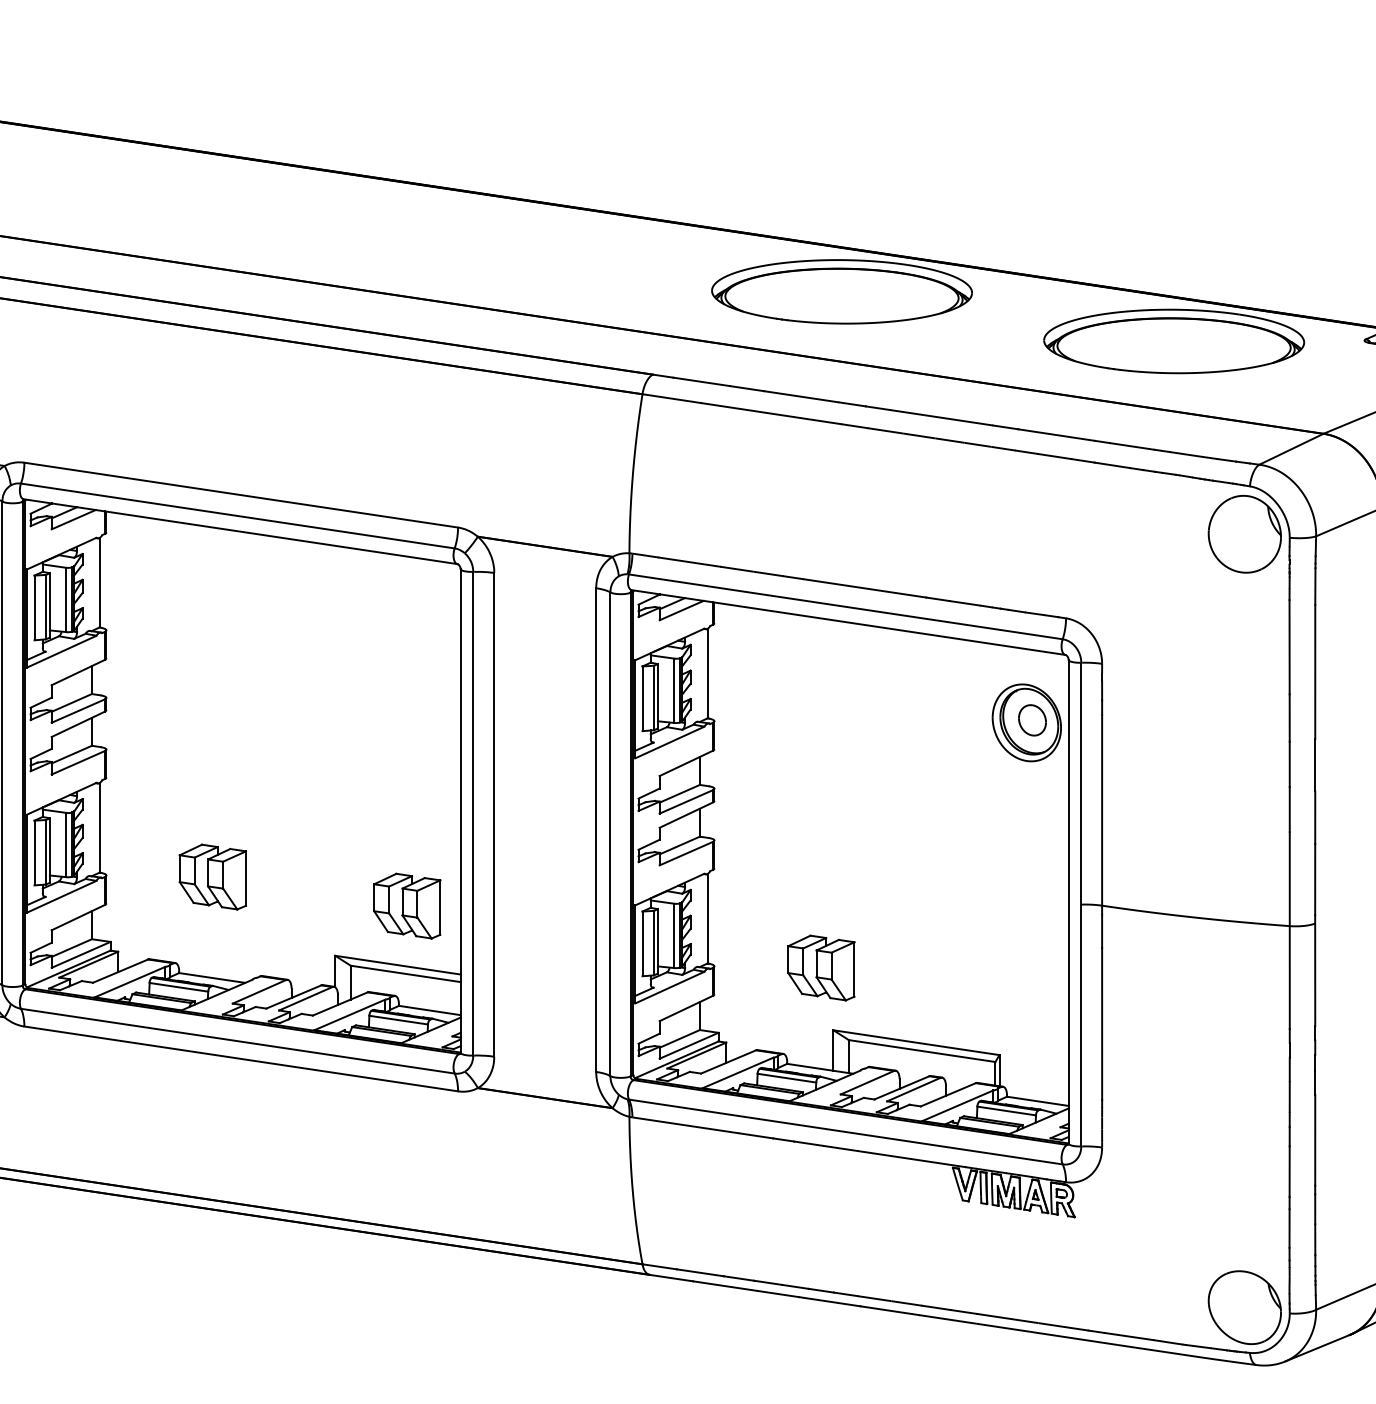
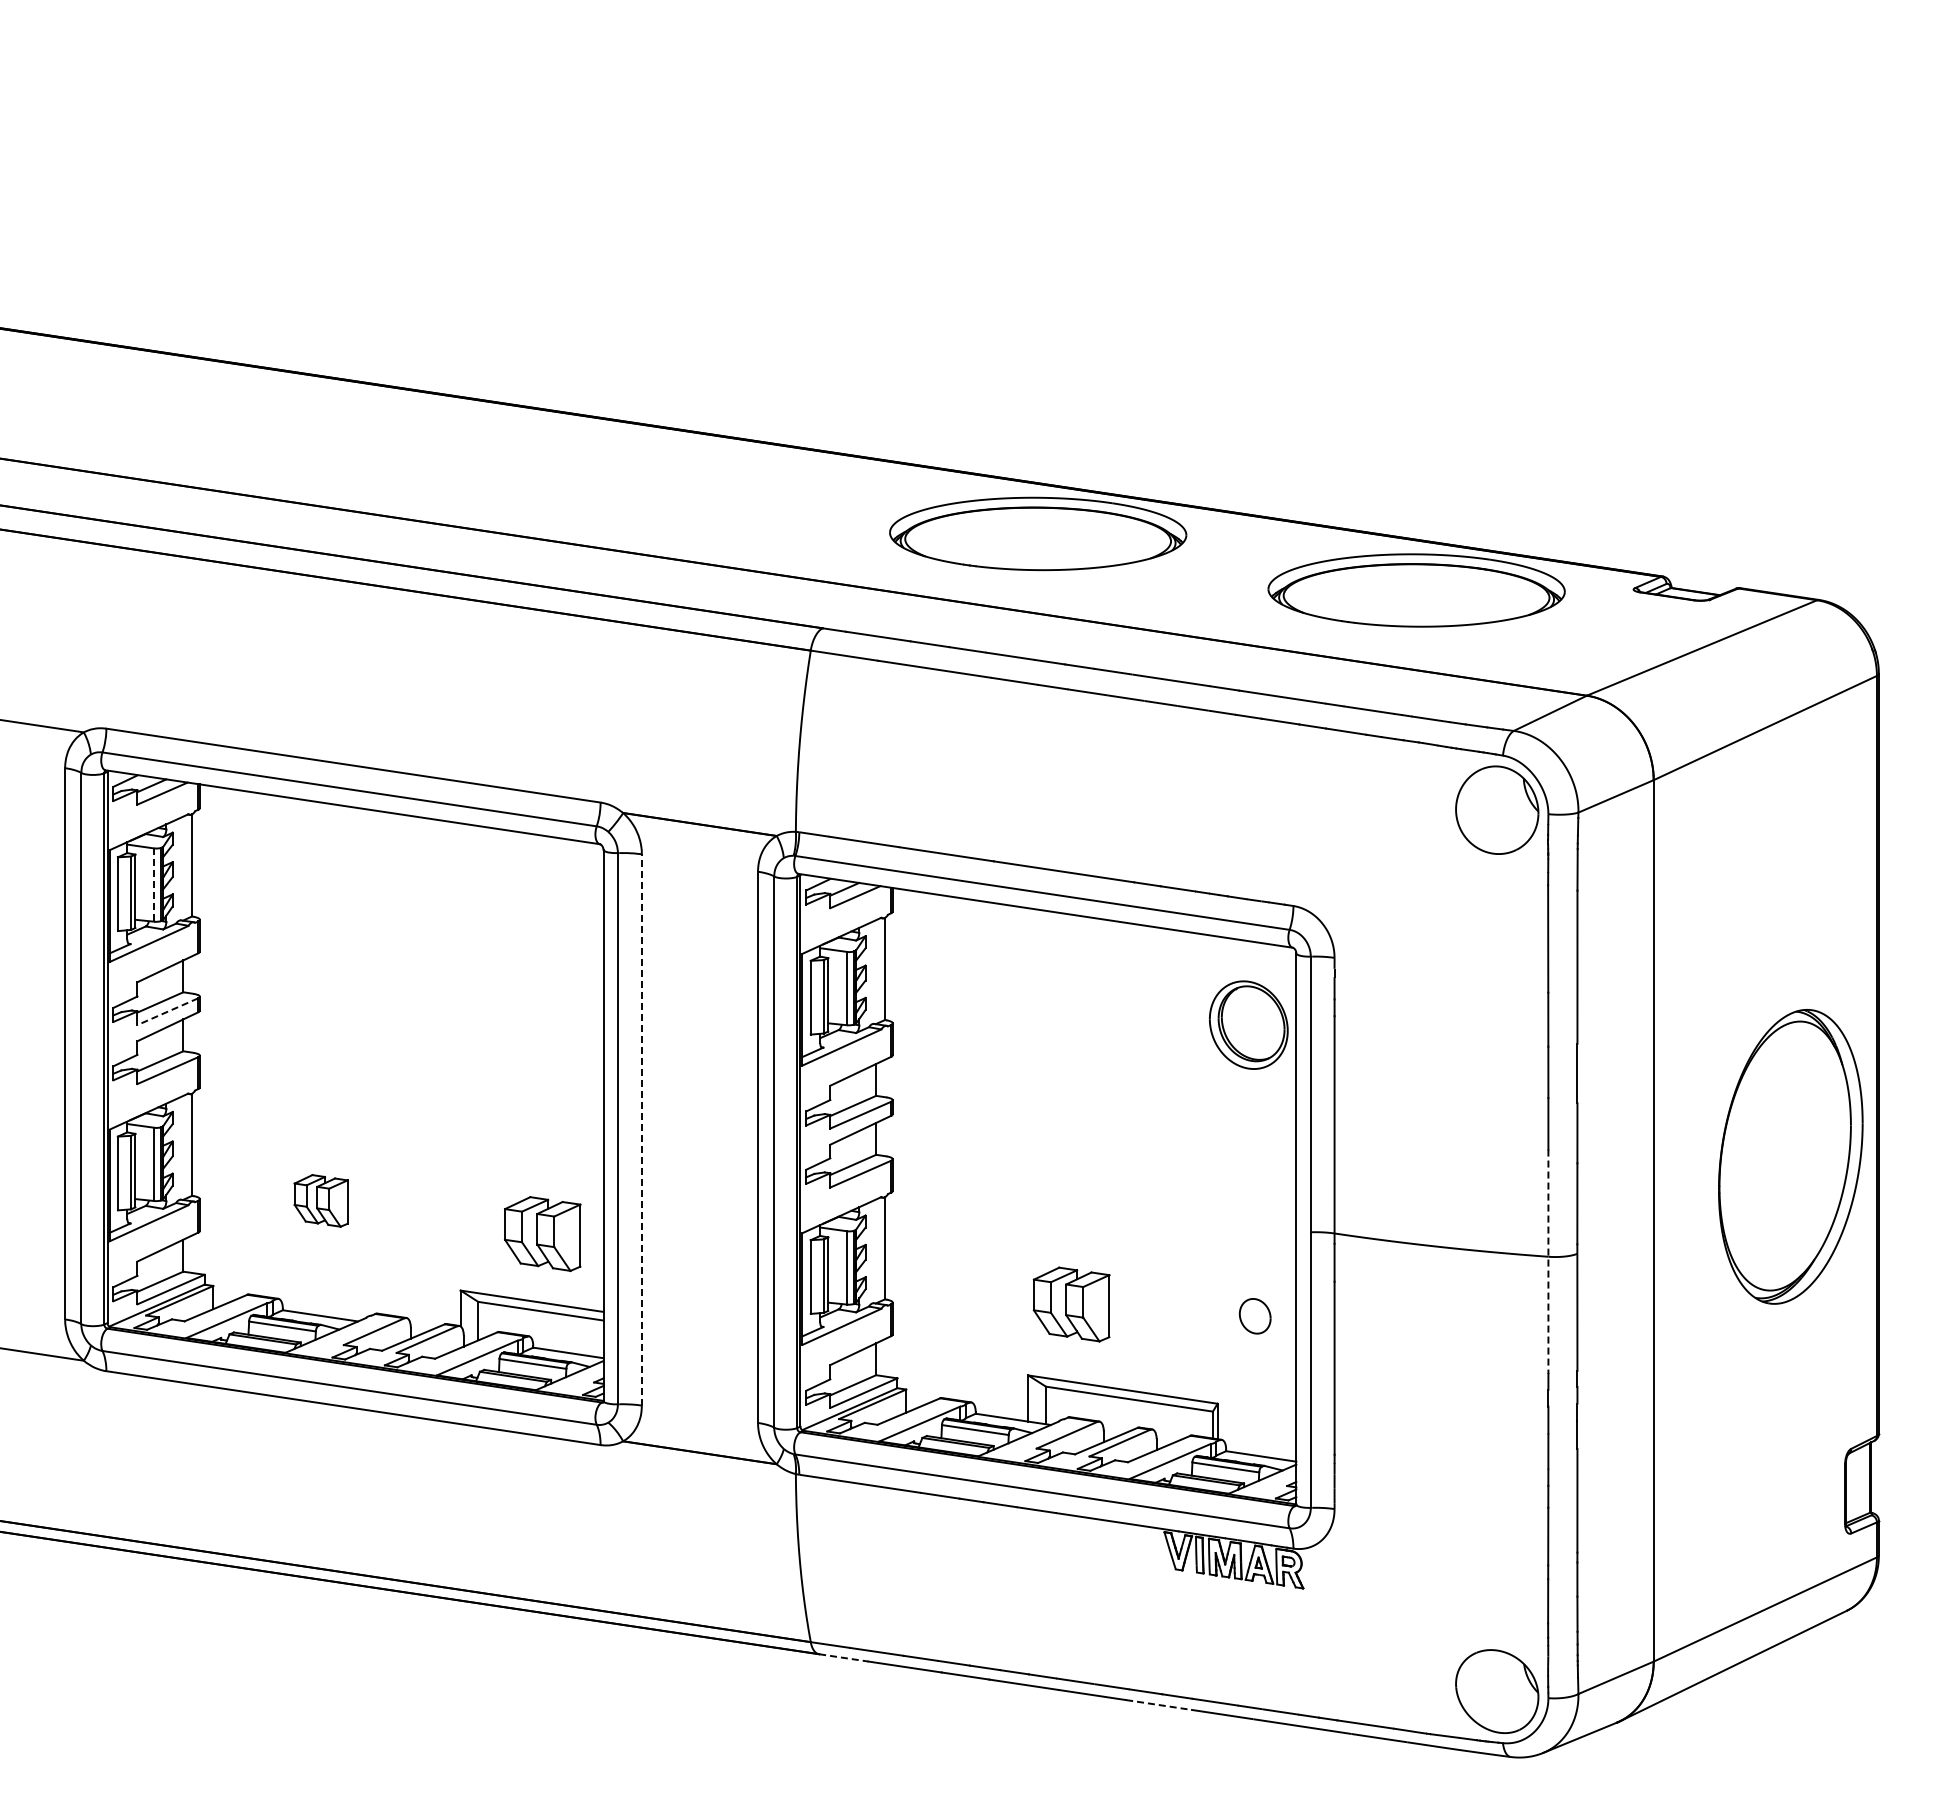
line: (66, 600) -> (154, 885), solid -> dashed
line: (78, 710) -> (167, 1011), solid -> dashed
part: (1031, 720) -> (1254, 1316), moved
line: (493, 815) -> (641, 1130), solid -> dashed
part: (212, 876) -> (320, 1200), size x0.7
line: (1289, 931) -> (1548, 1262), solid -> dashed
part: (821, 968) -> (1071, 1304), moved
line: (671, 1277) -> (843, 1657), solid -> dashed
line: (948, 1319) -> (1159, 1705), solid -> dashed

